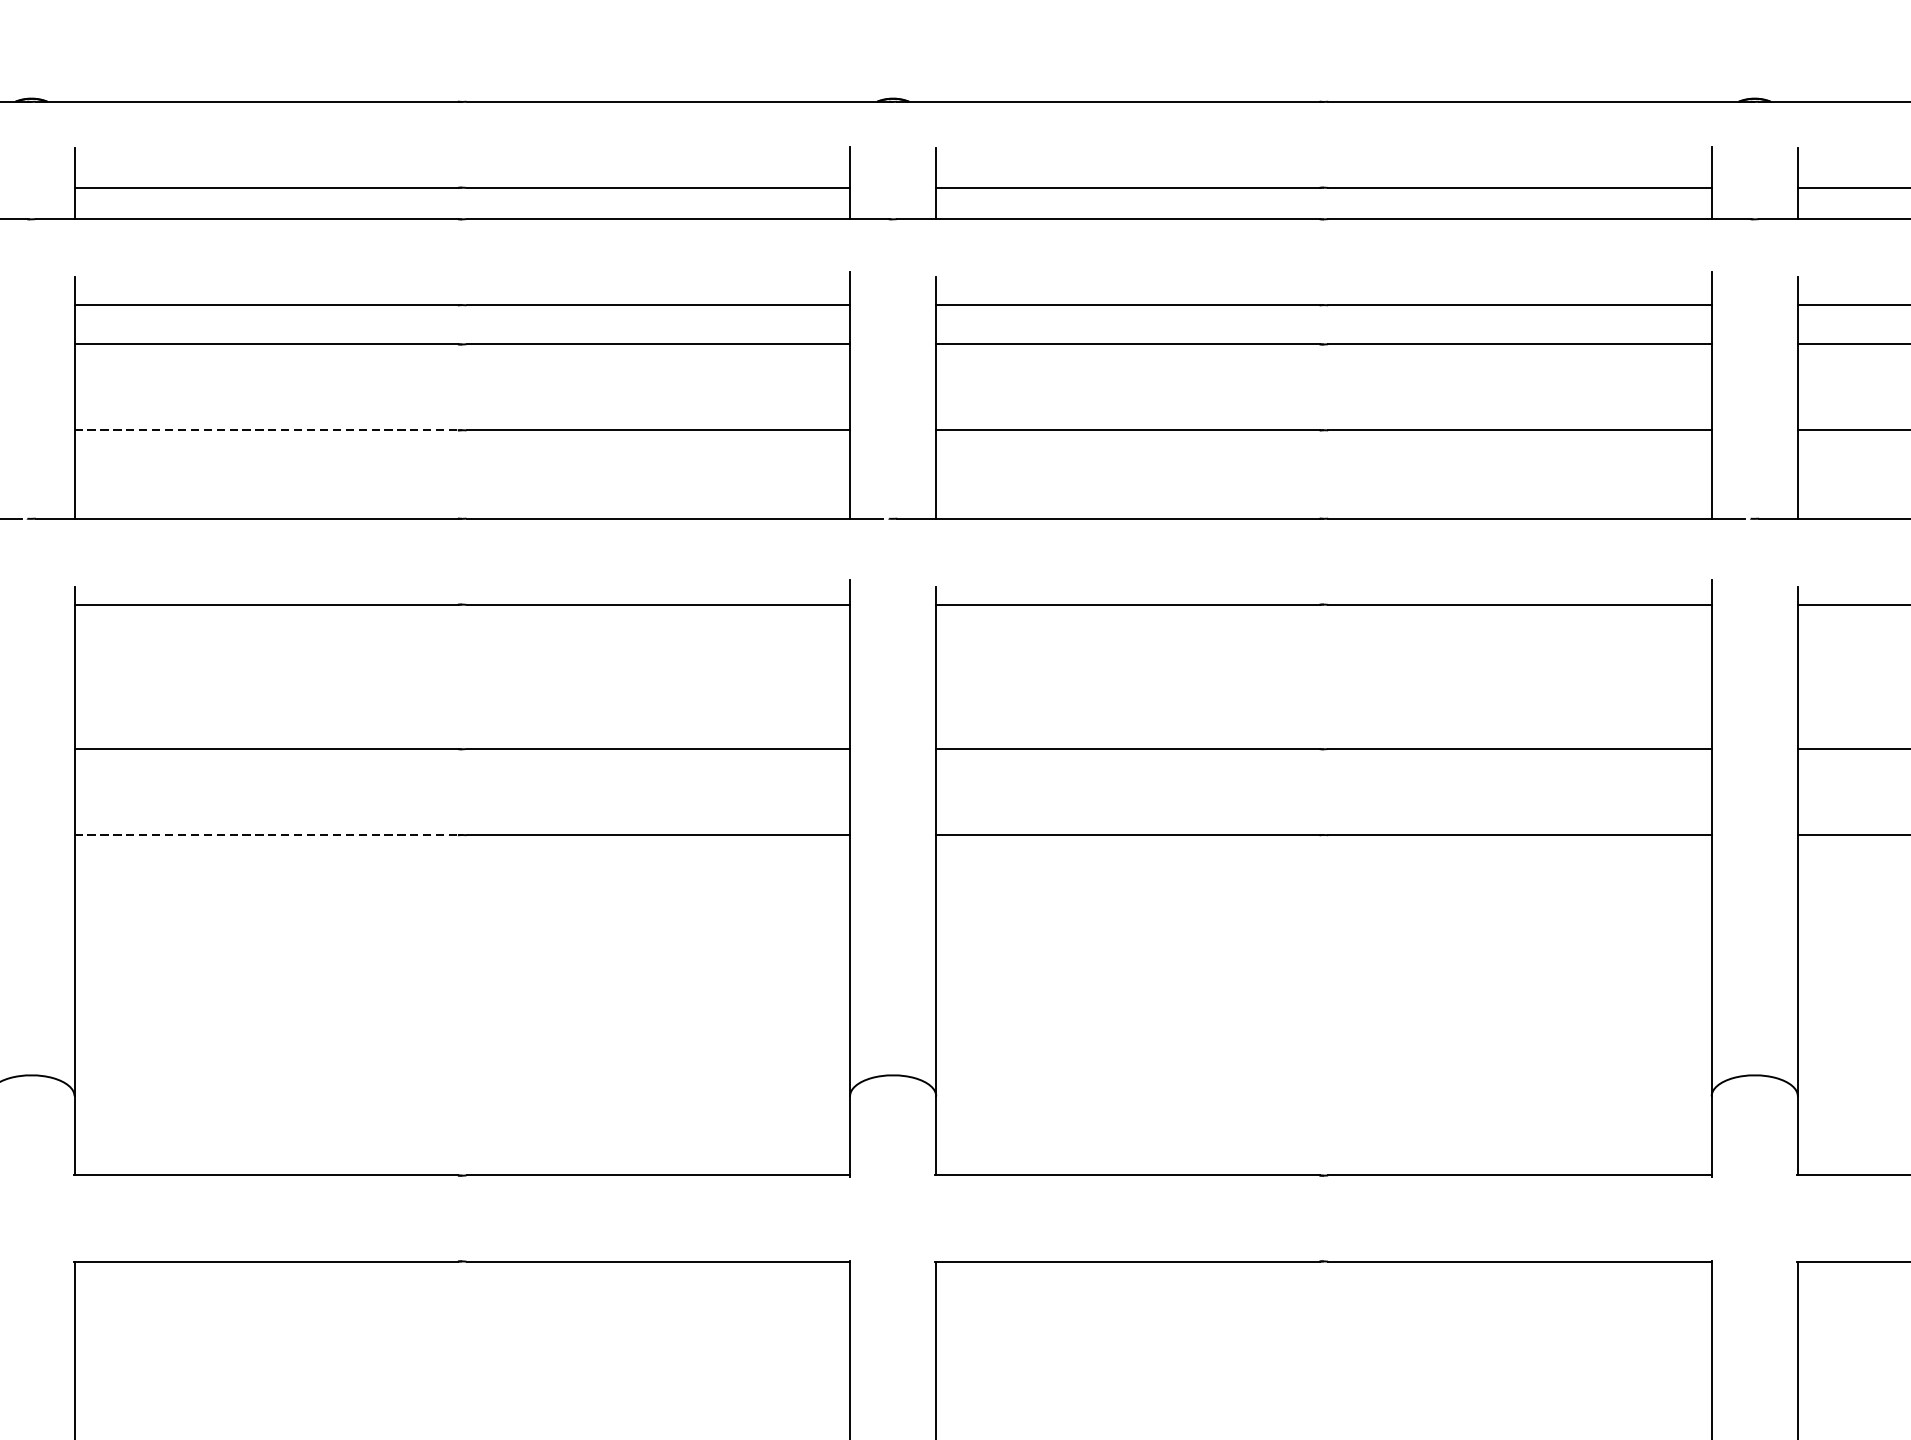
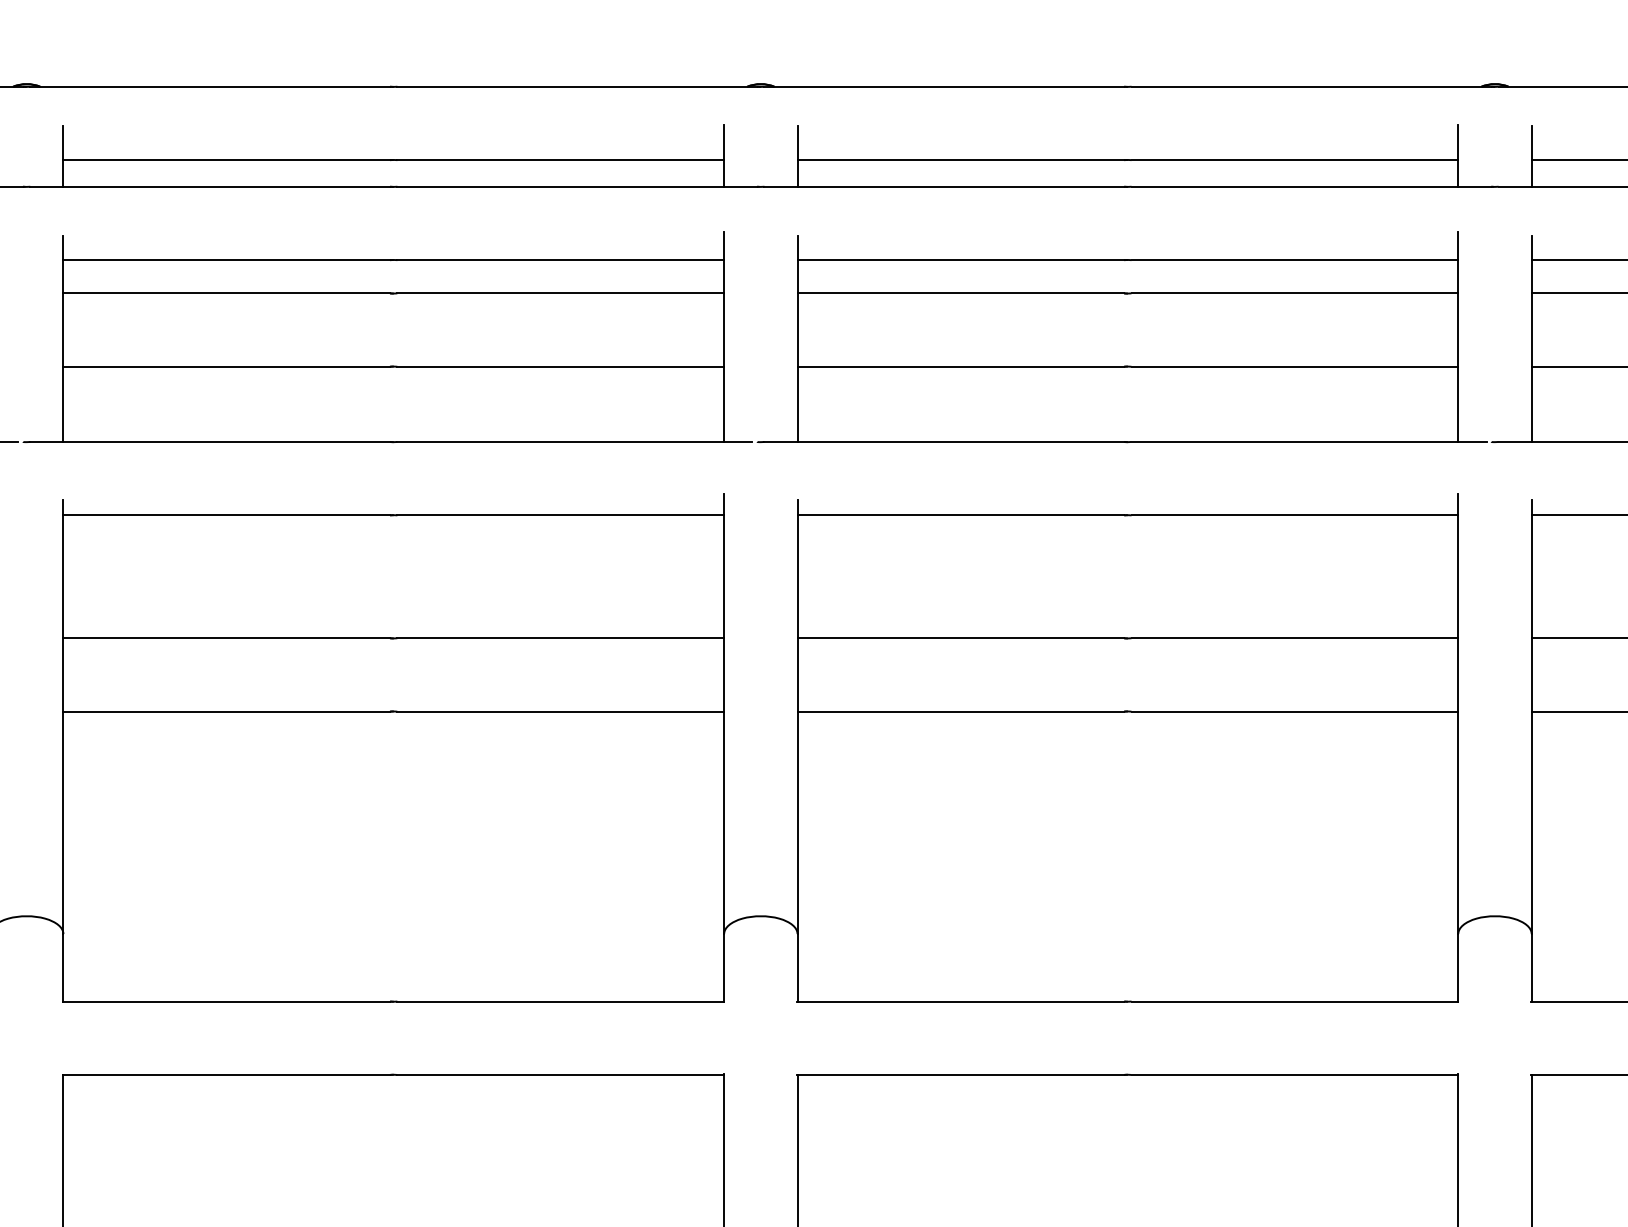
line: (267, 430) -> (227, 366), dashed -> solid
line: (267, 835) -> (227, 711), dashed -> solid

